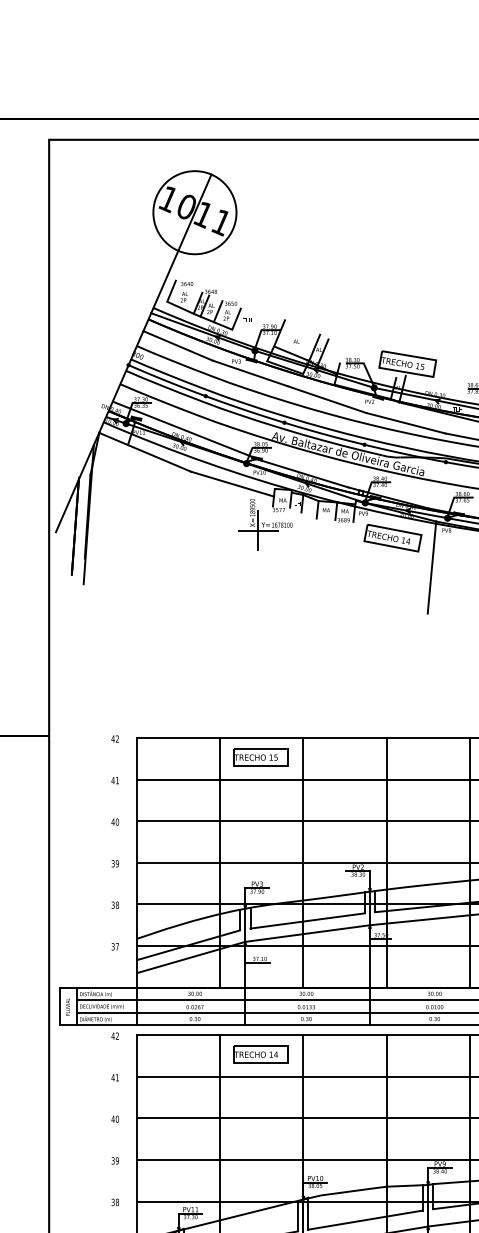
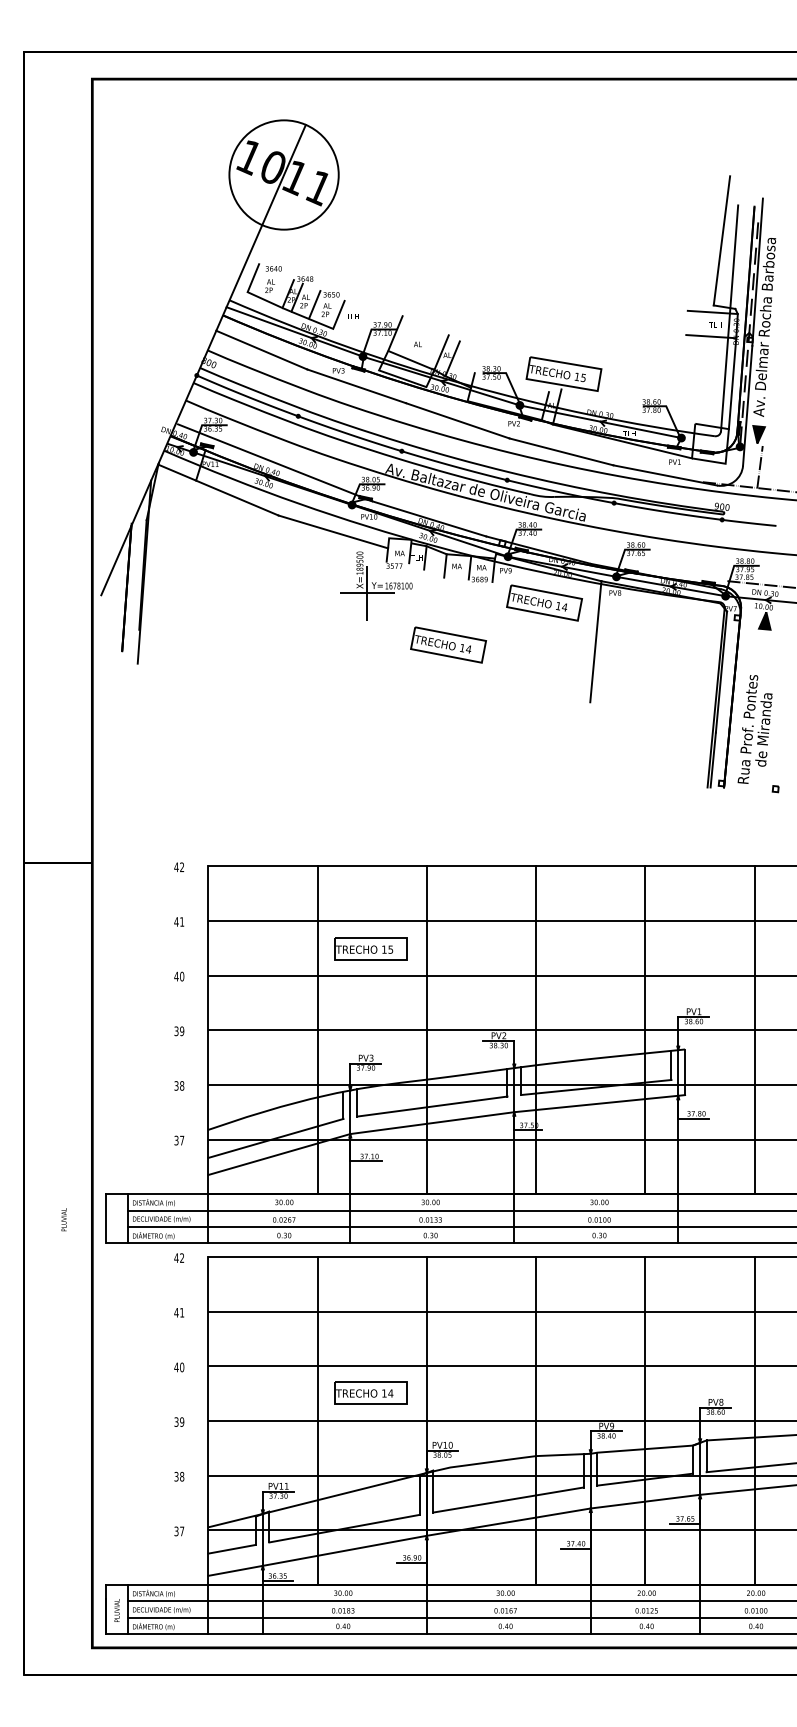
part: (319, 569) -> (448, 644), added
part: (260, 756) -> (370, 948), moved
text: (67, 1006) -> (63, 1219), moved
part: (260, 1053) -> (370, 1392), moved

